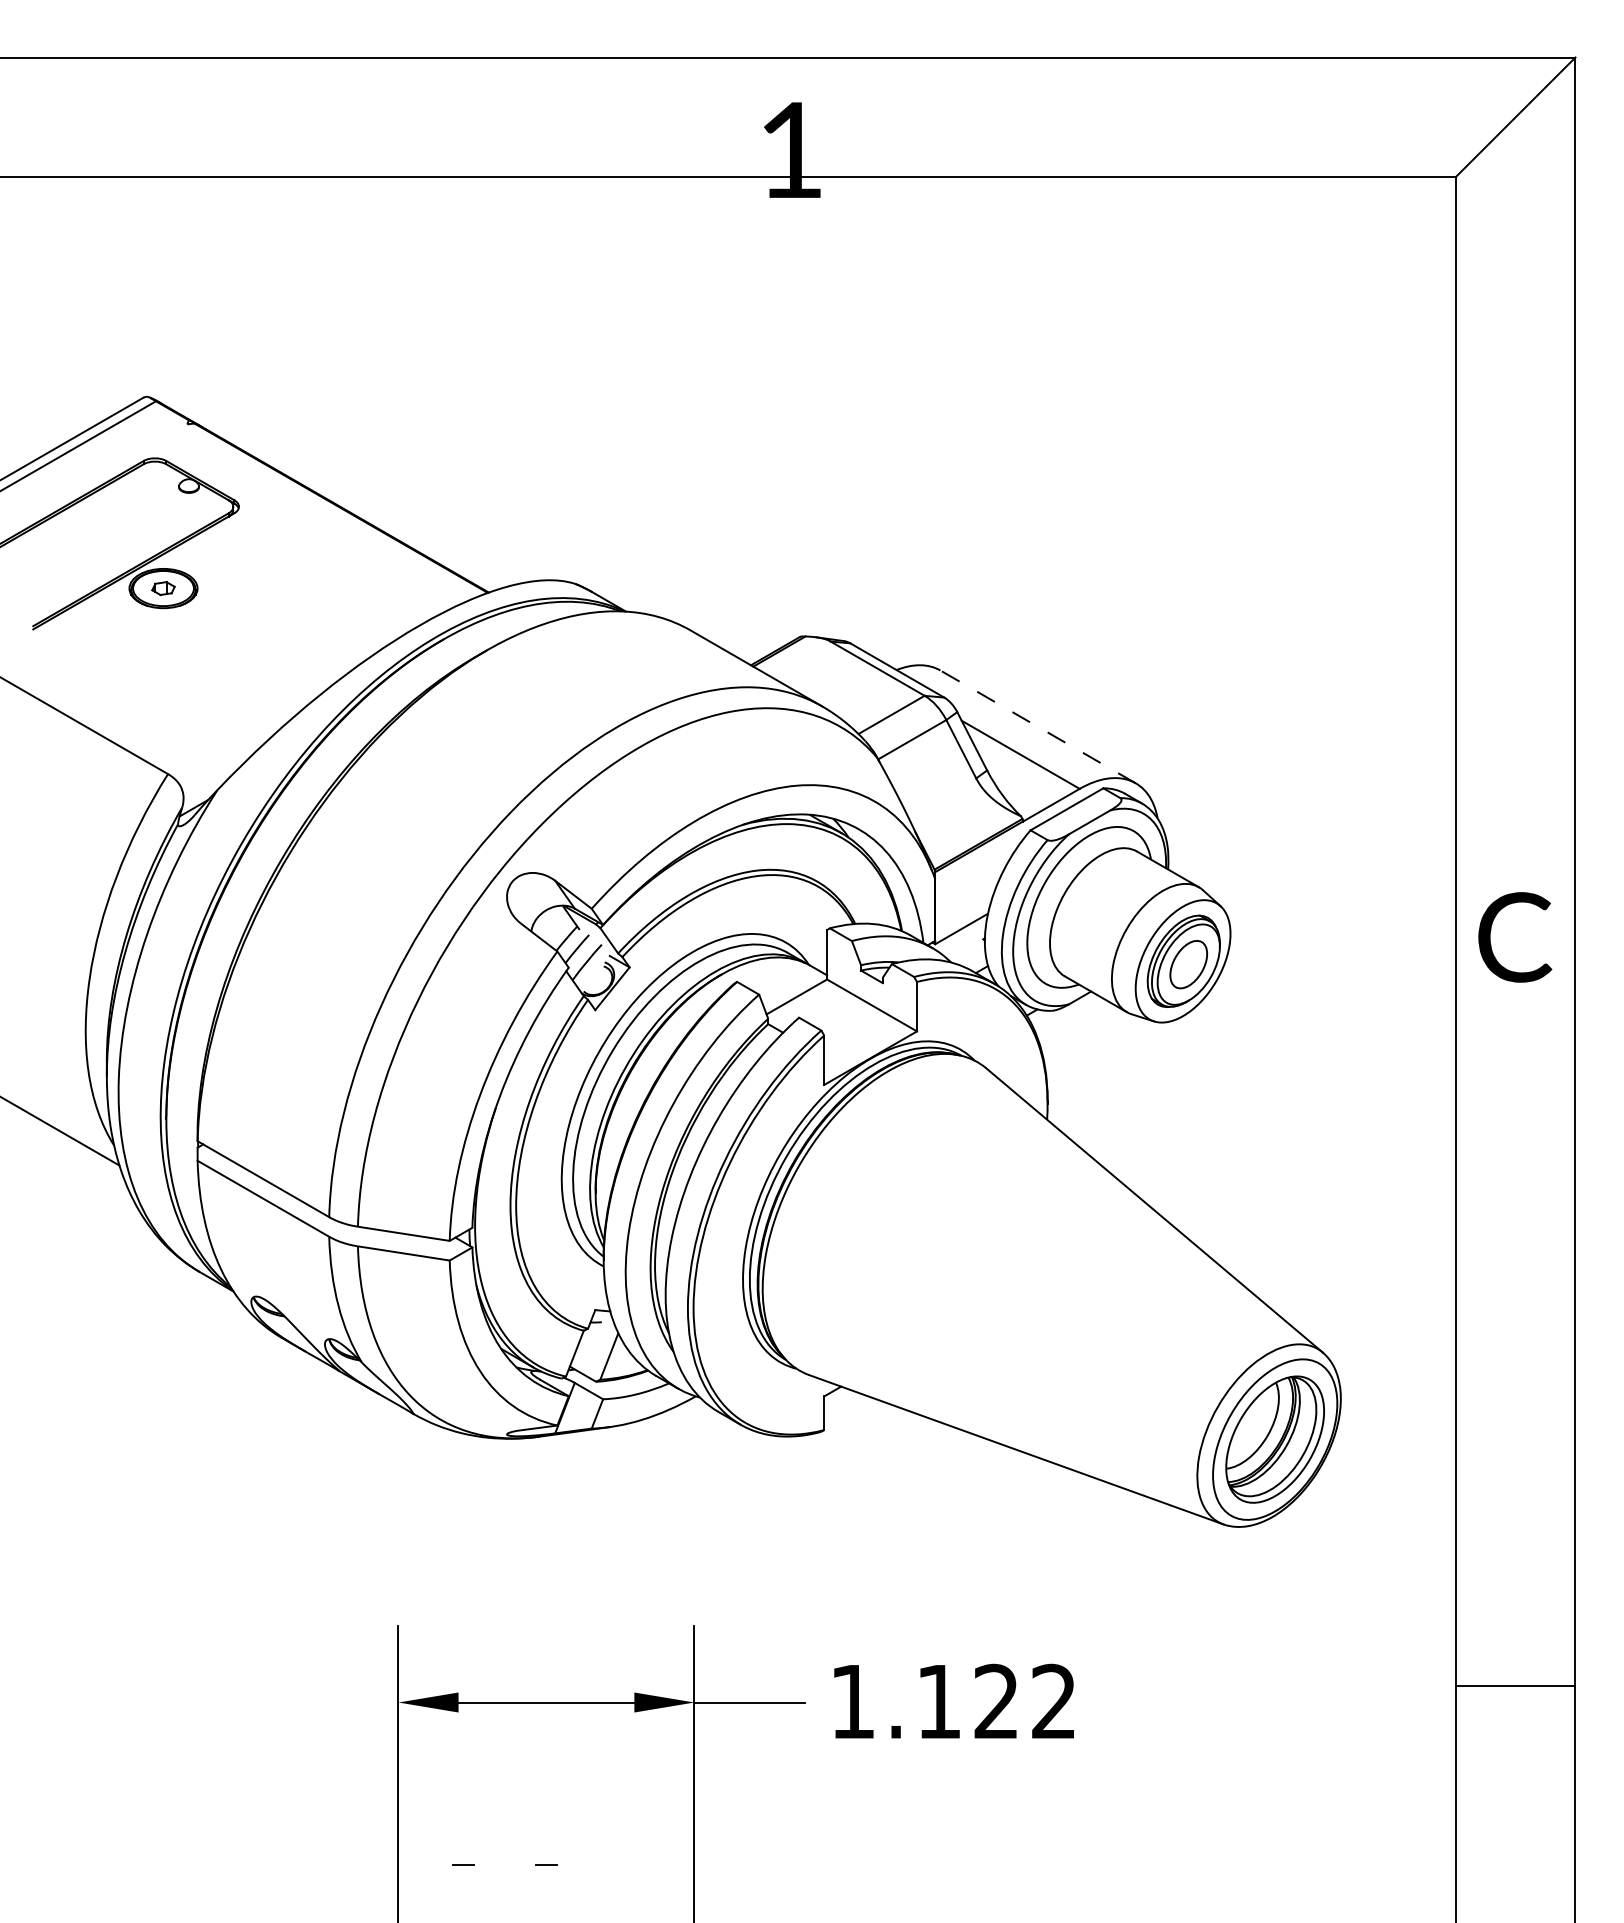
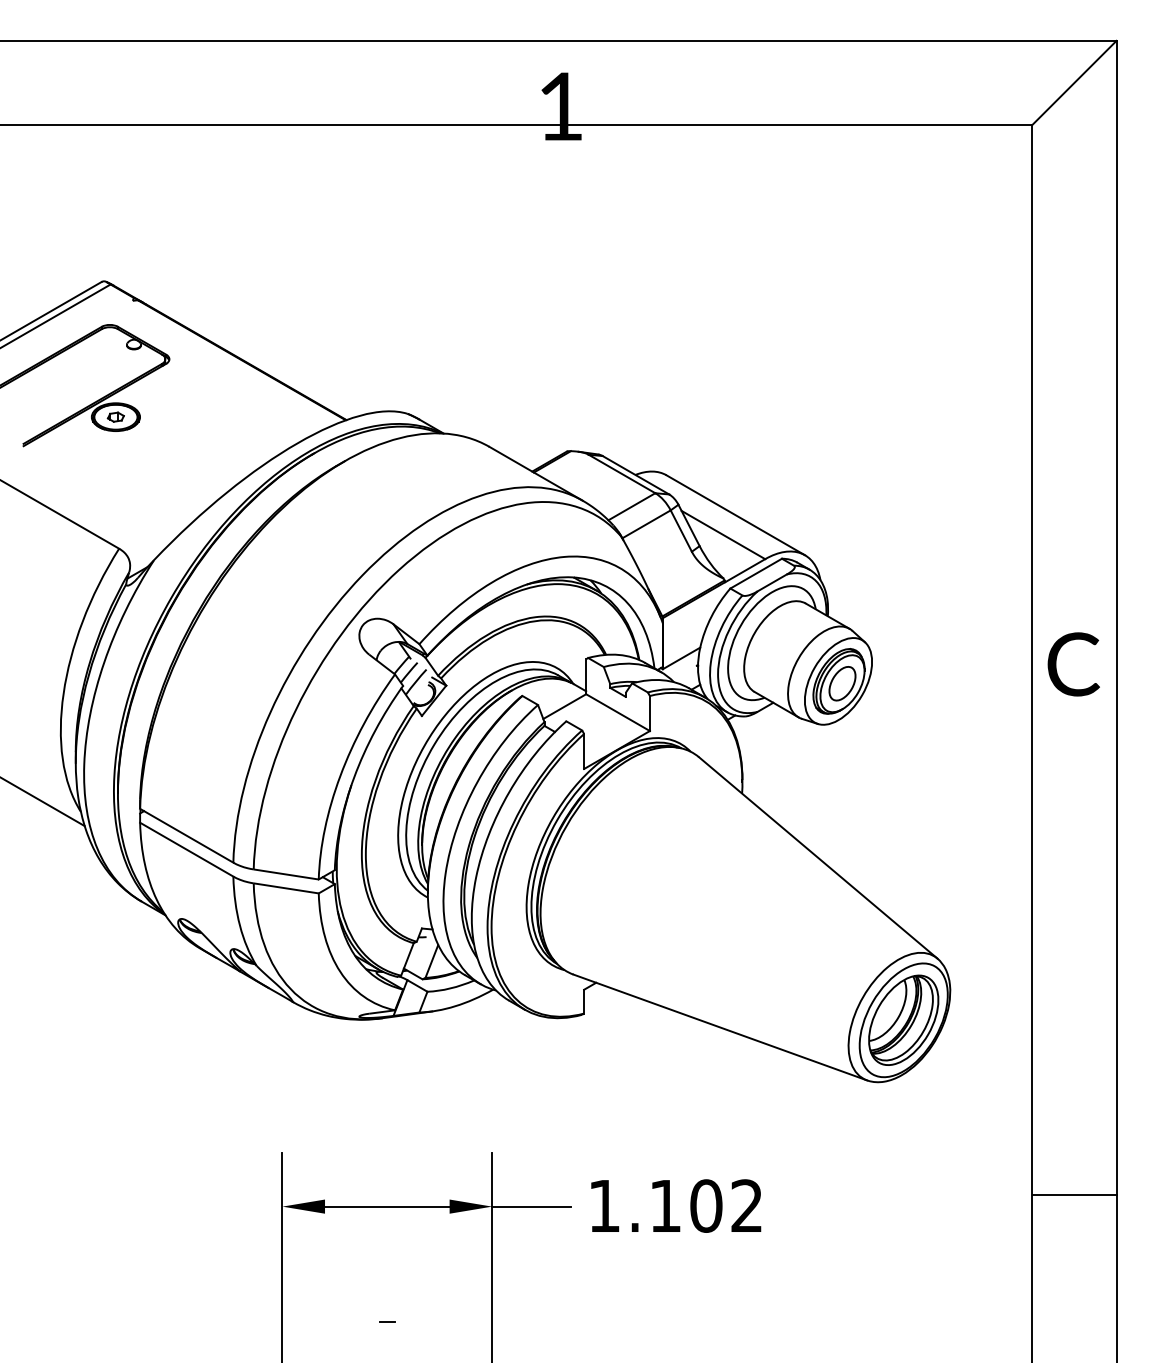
line: (1037, 727) -> (735, 515), dashed -> solid
text: (996, 1700) -> (706, 1205), 1.122 -> 1.102
line: (463, 1864) -> (328, 1321), removed

